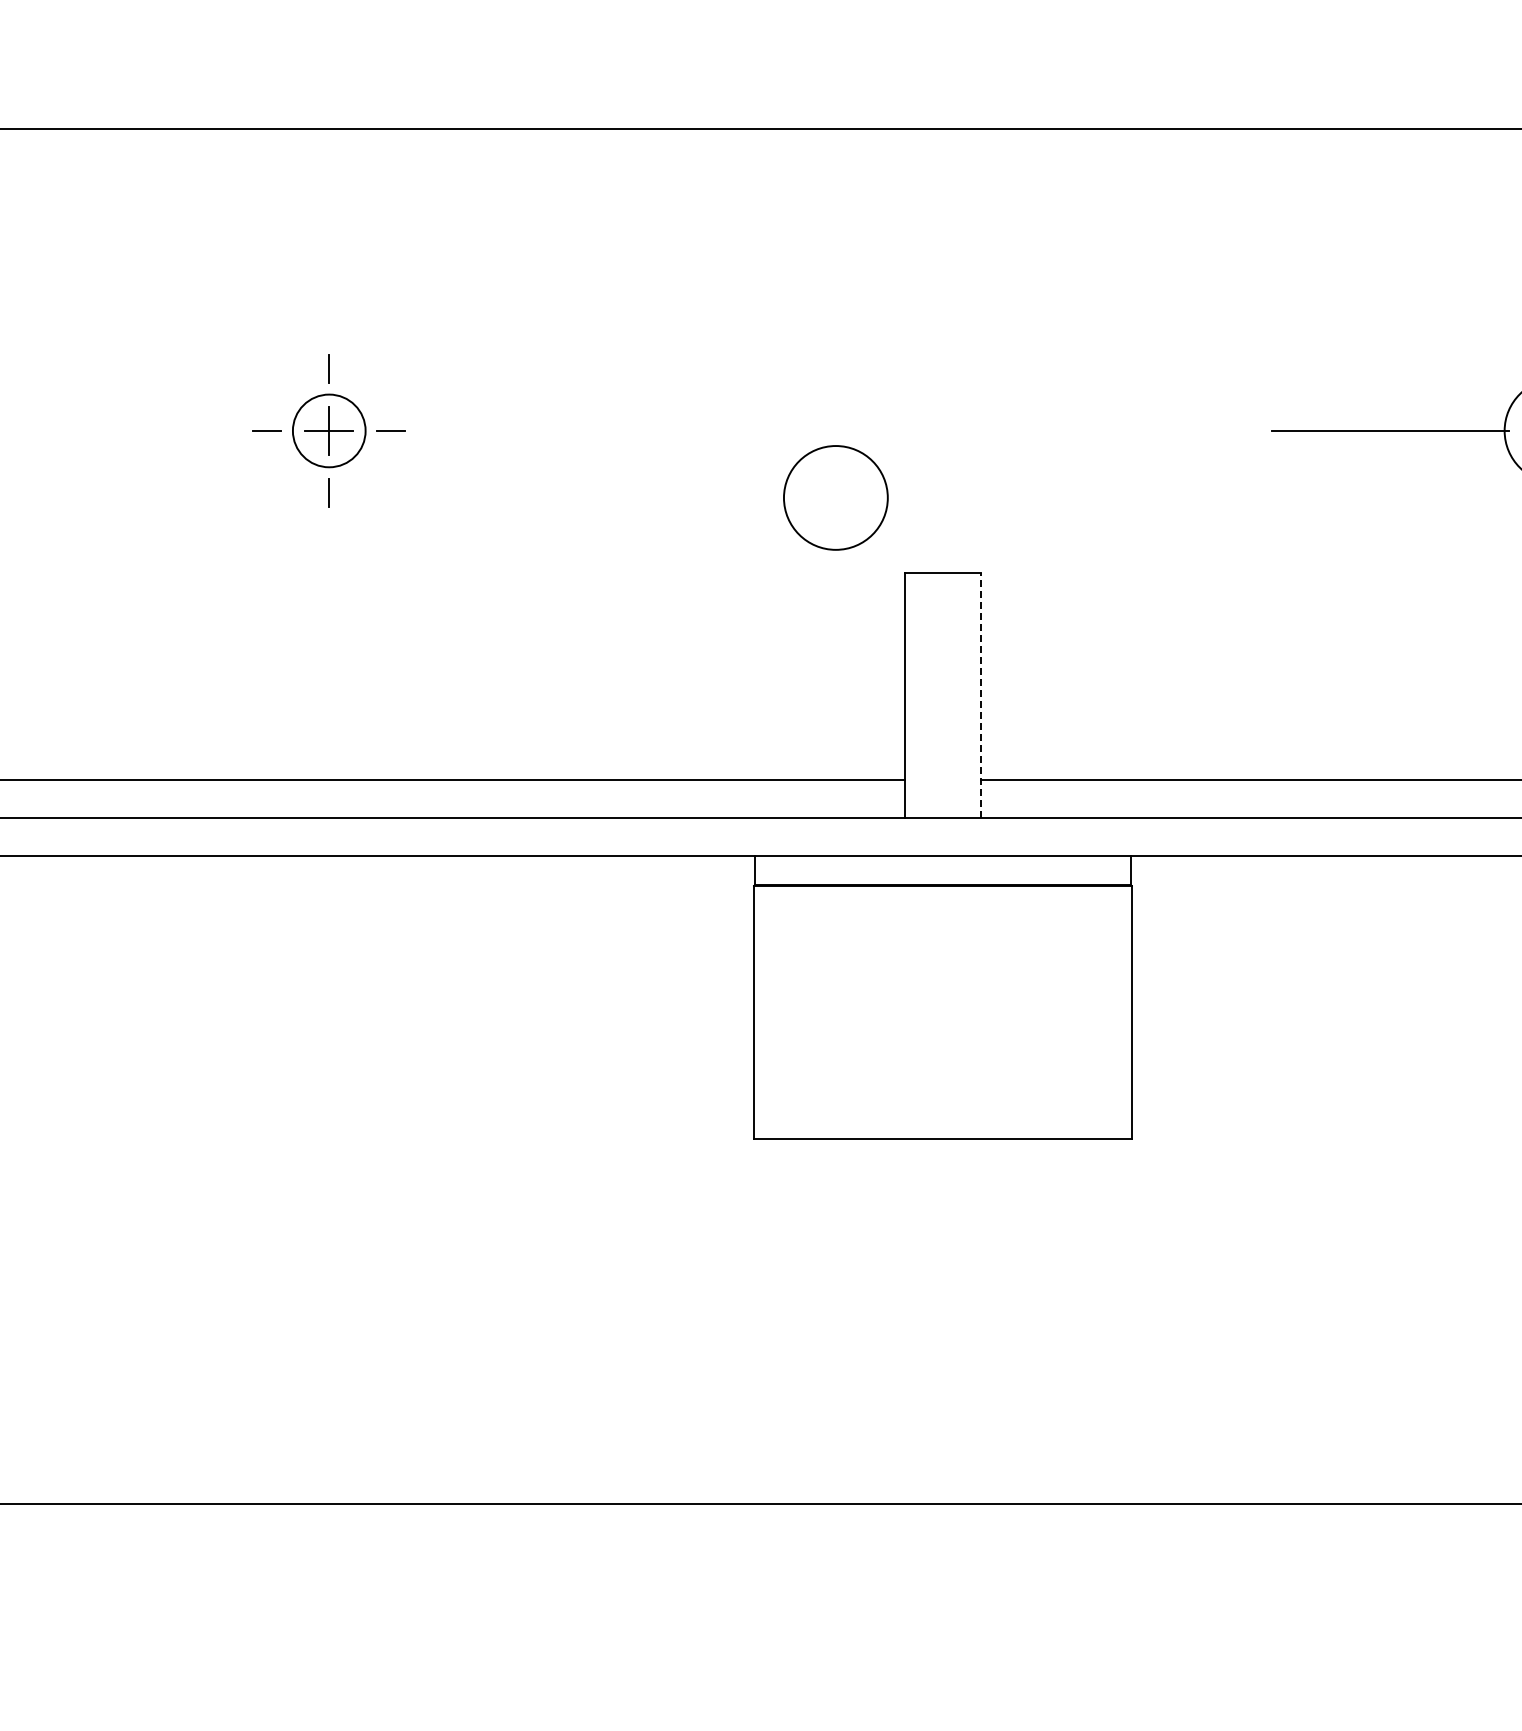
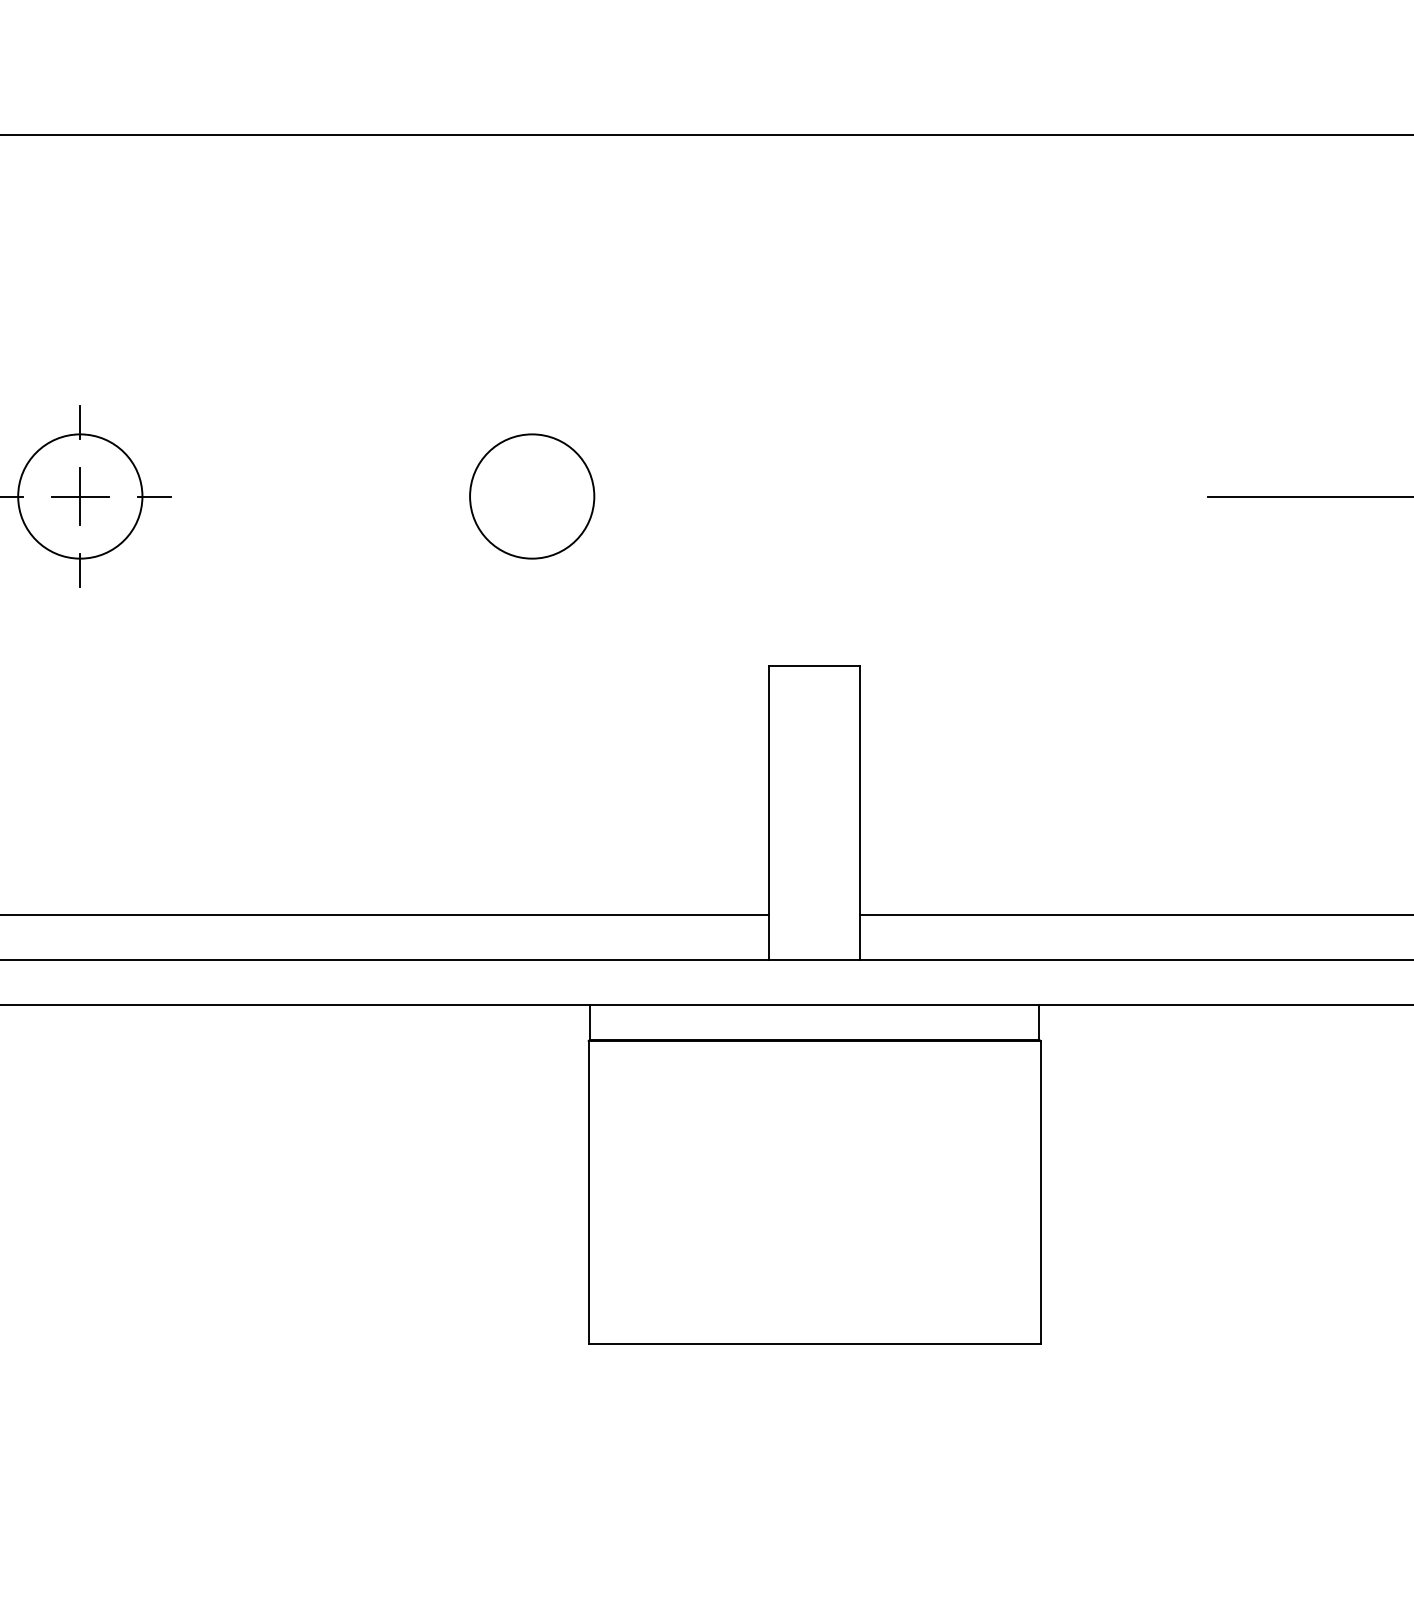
circle: (329, 430) -> (80, 495), size x1.43
circle: (835, 497) -> (531, 495), moved
line: (980, 695) -> (859, 813), dashed -> solid

